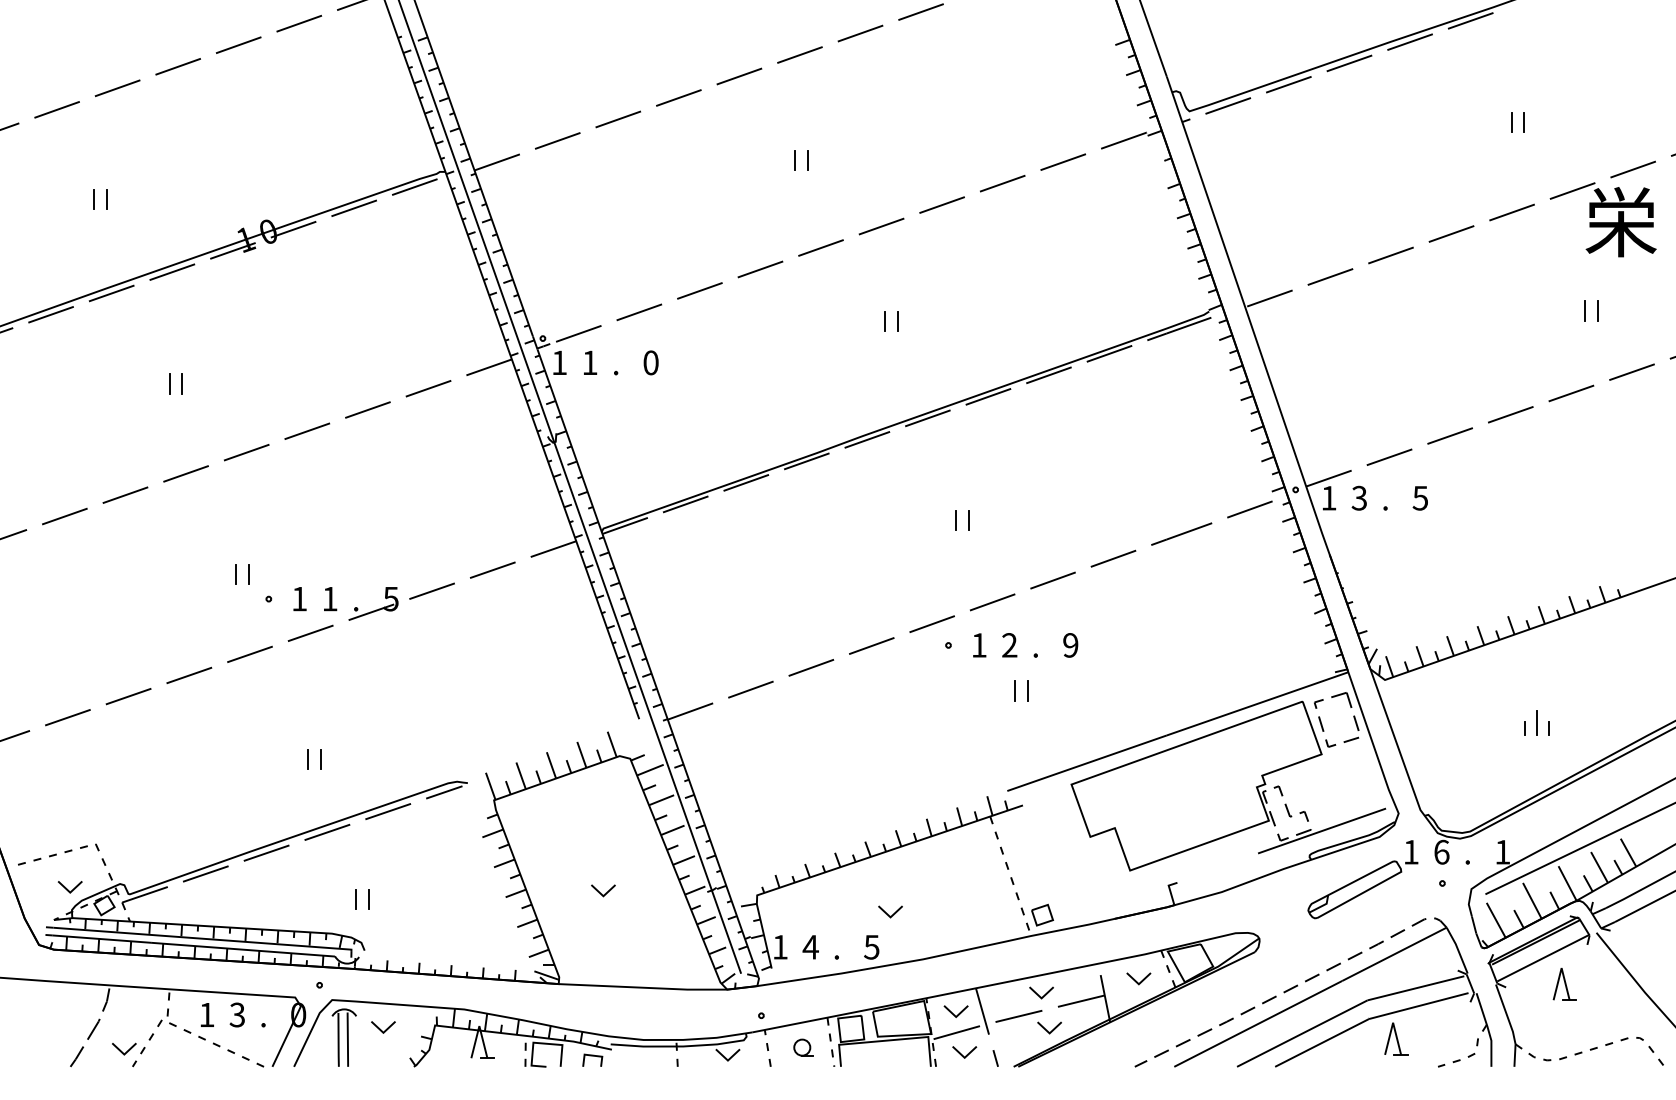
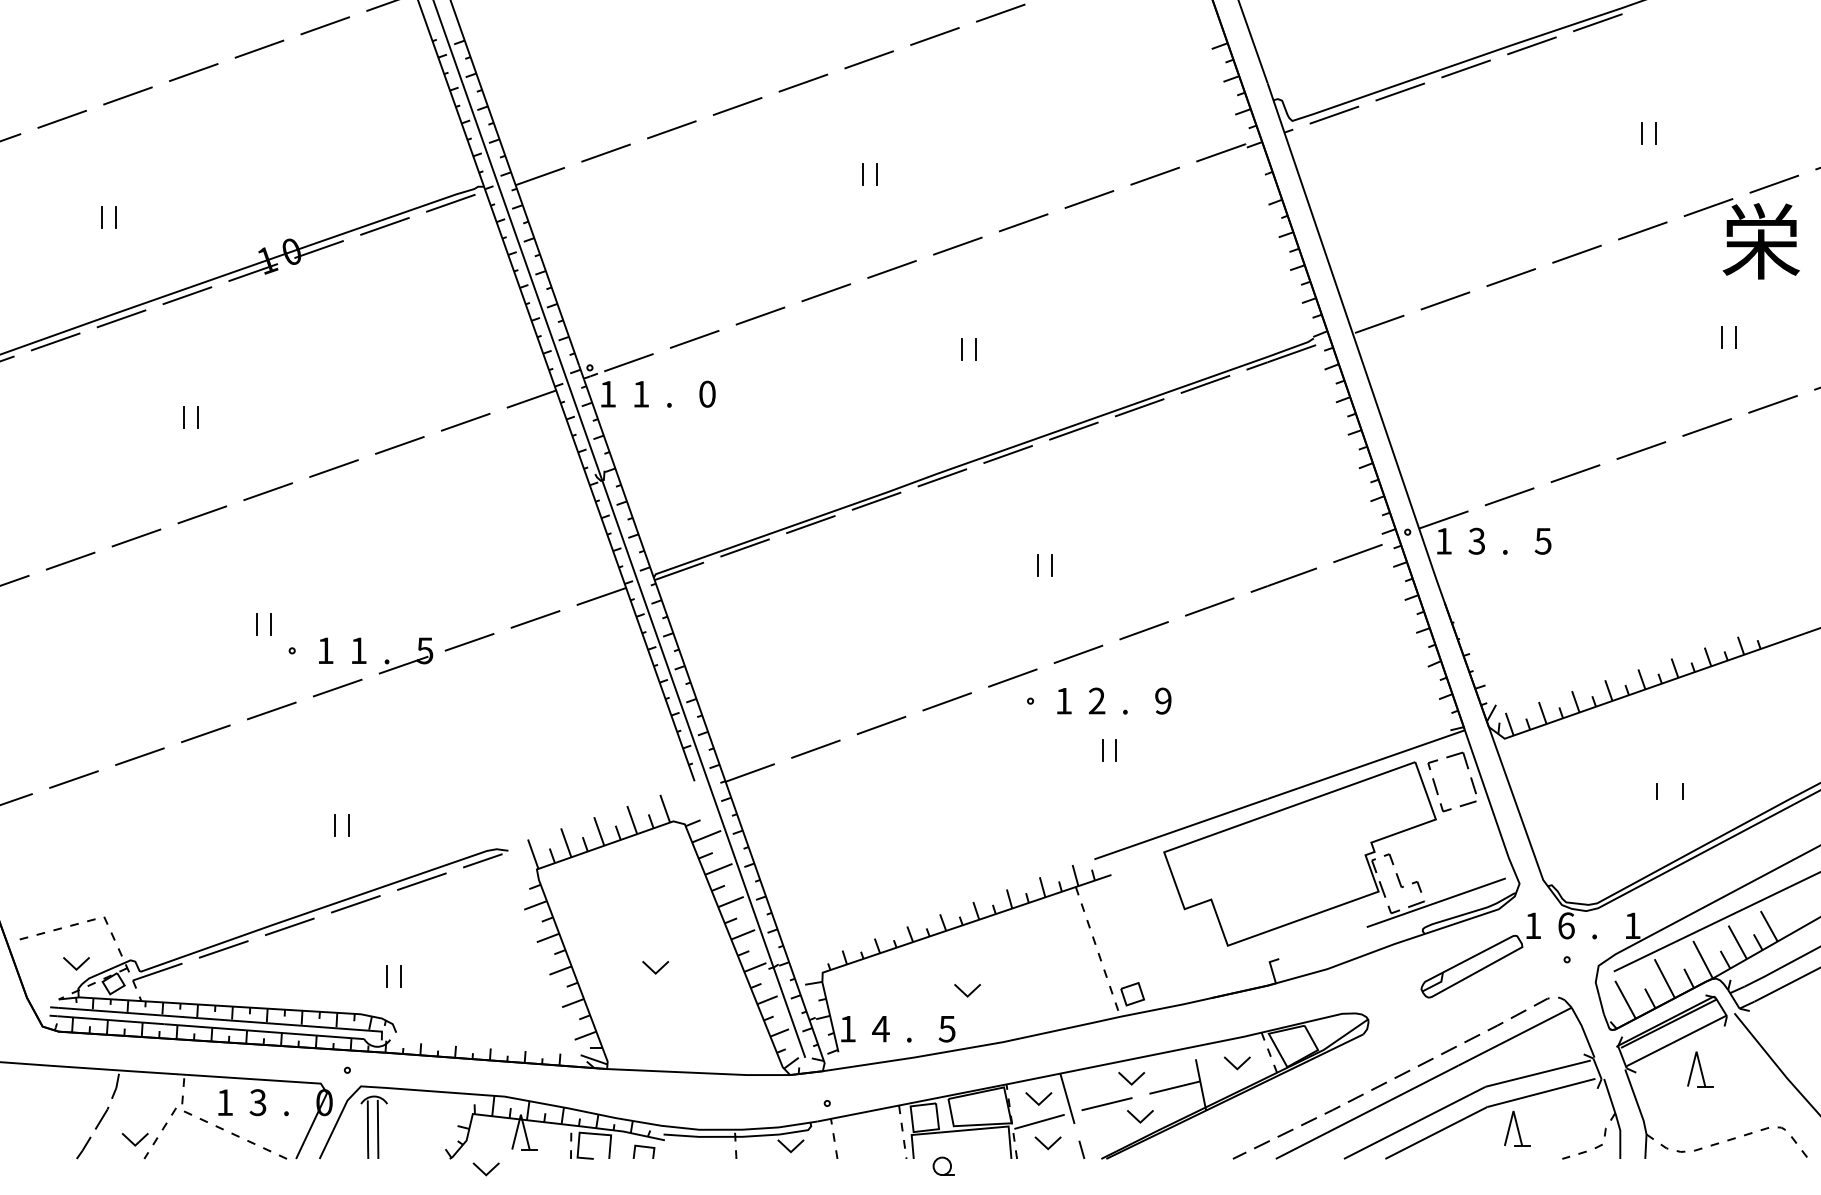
line: (1537, 723) -> (1670, 785), removed
line: (381, 1029) -> (484, 1171), moved
part: (803, 1047) -> (943, 1166), moved

